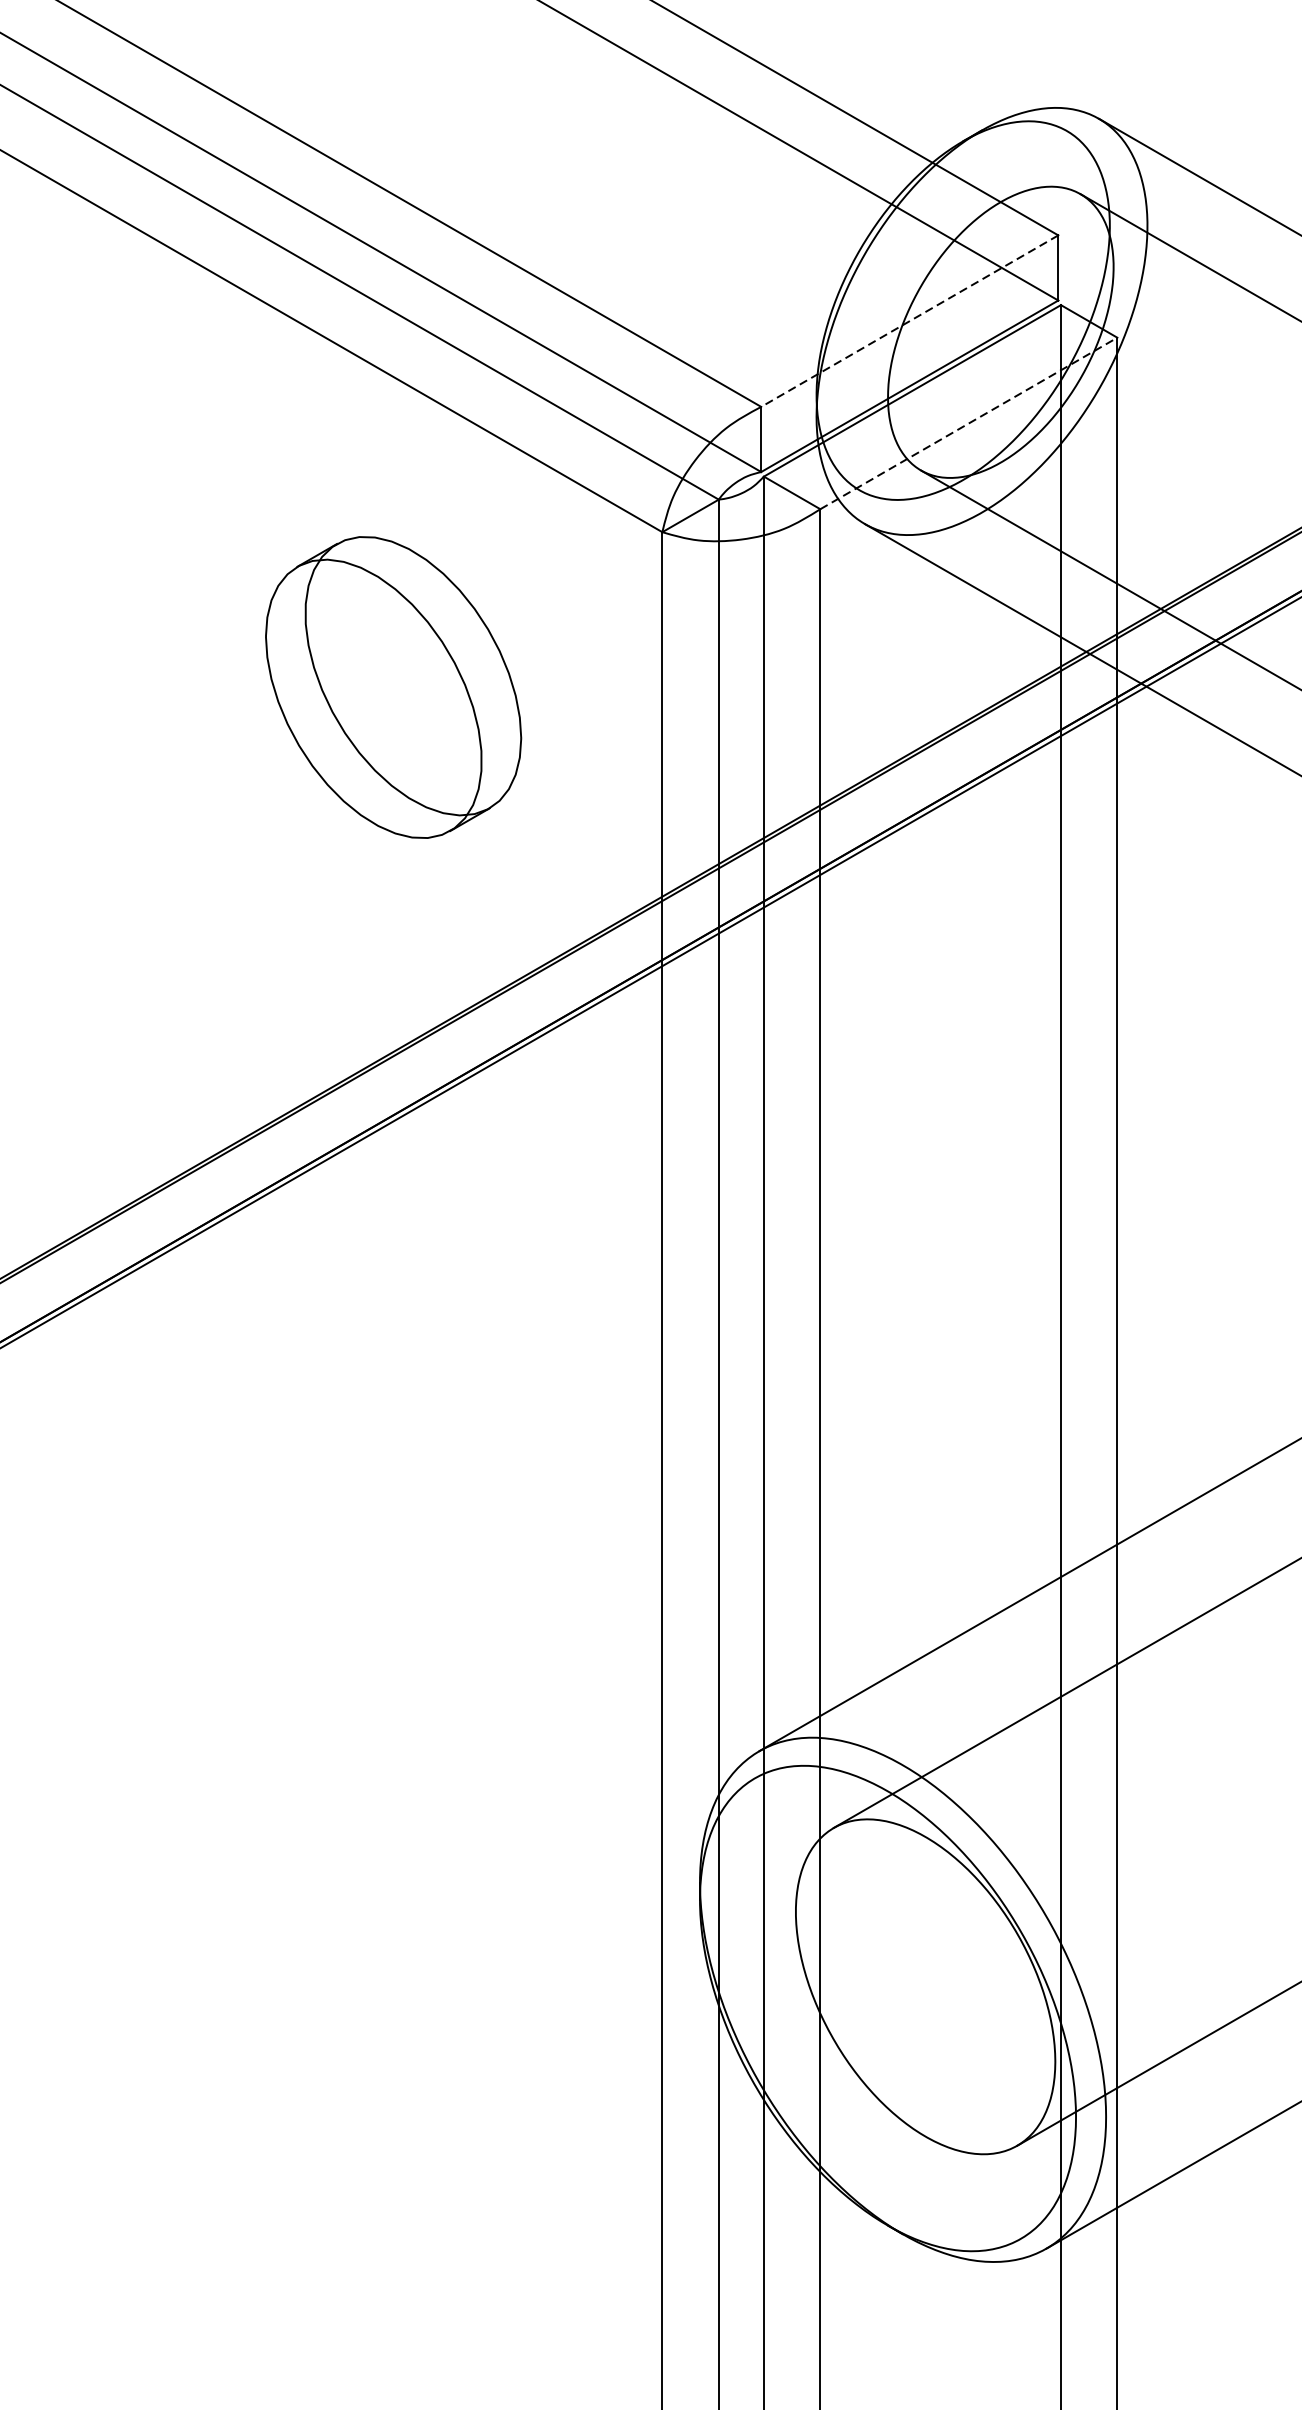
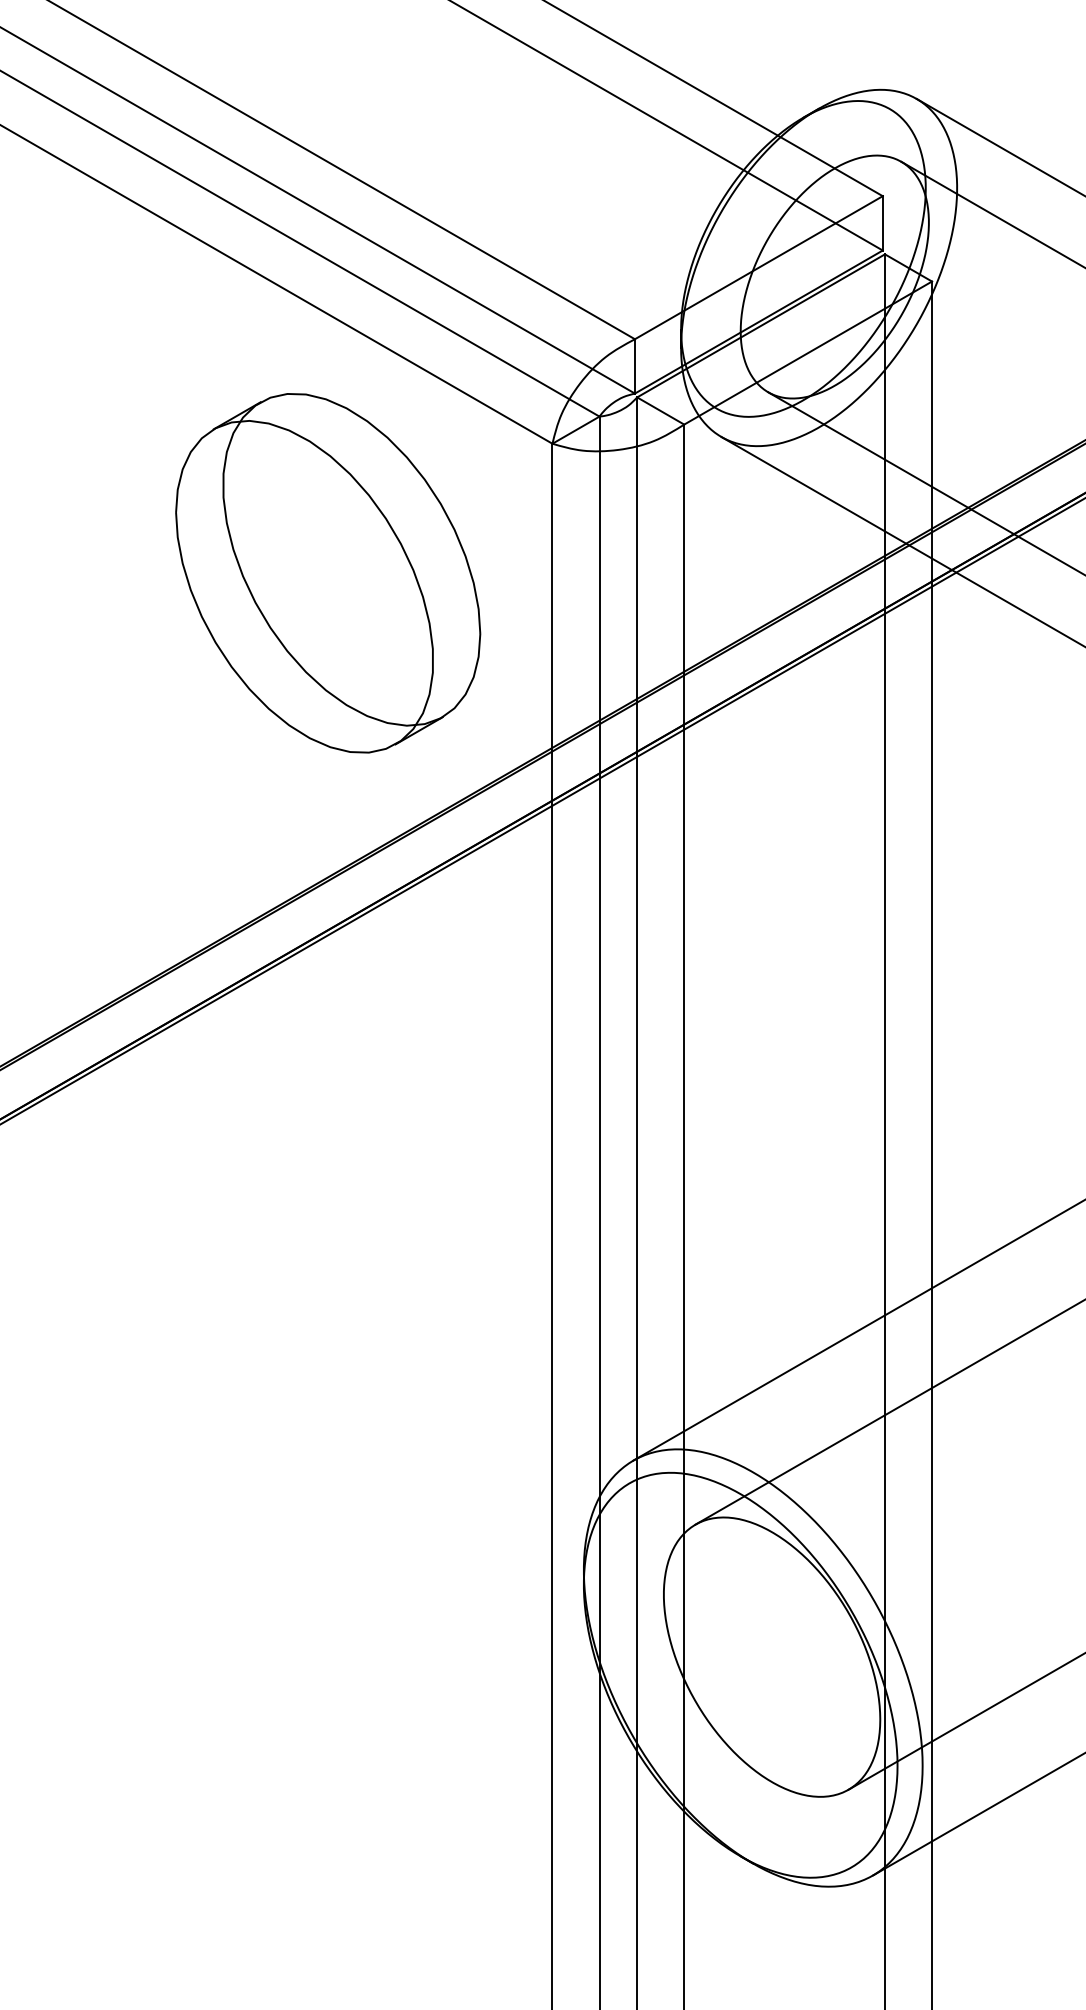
line: (909, 320) -> (758, 267), dashed -> solid
line: (969, 422) -> (808, 352), dashed -> solid
part: (393, 687) -> (328, 573), size x1.43

